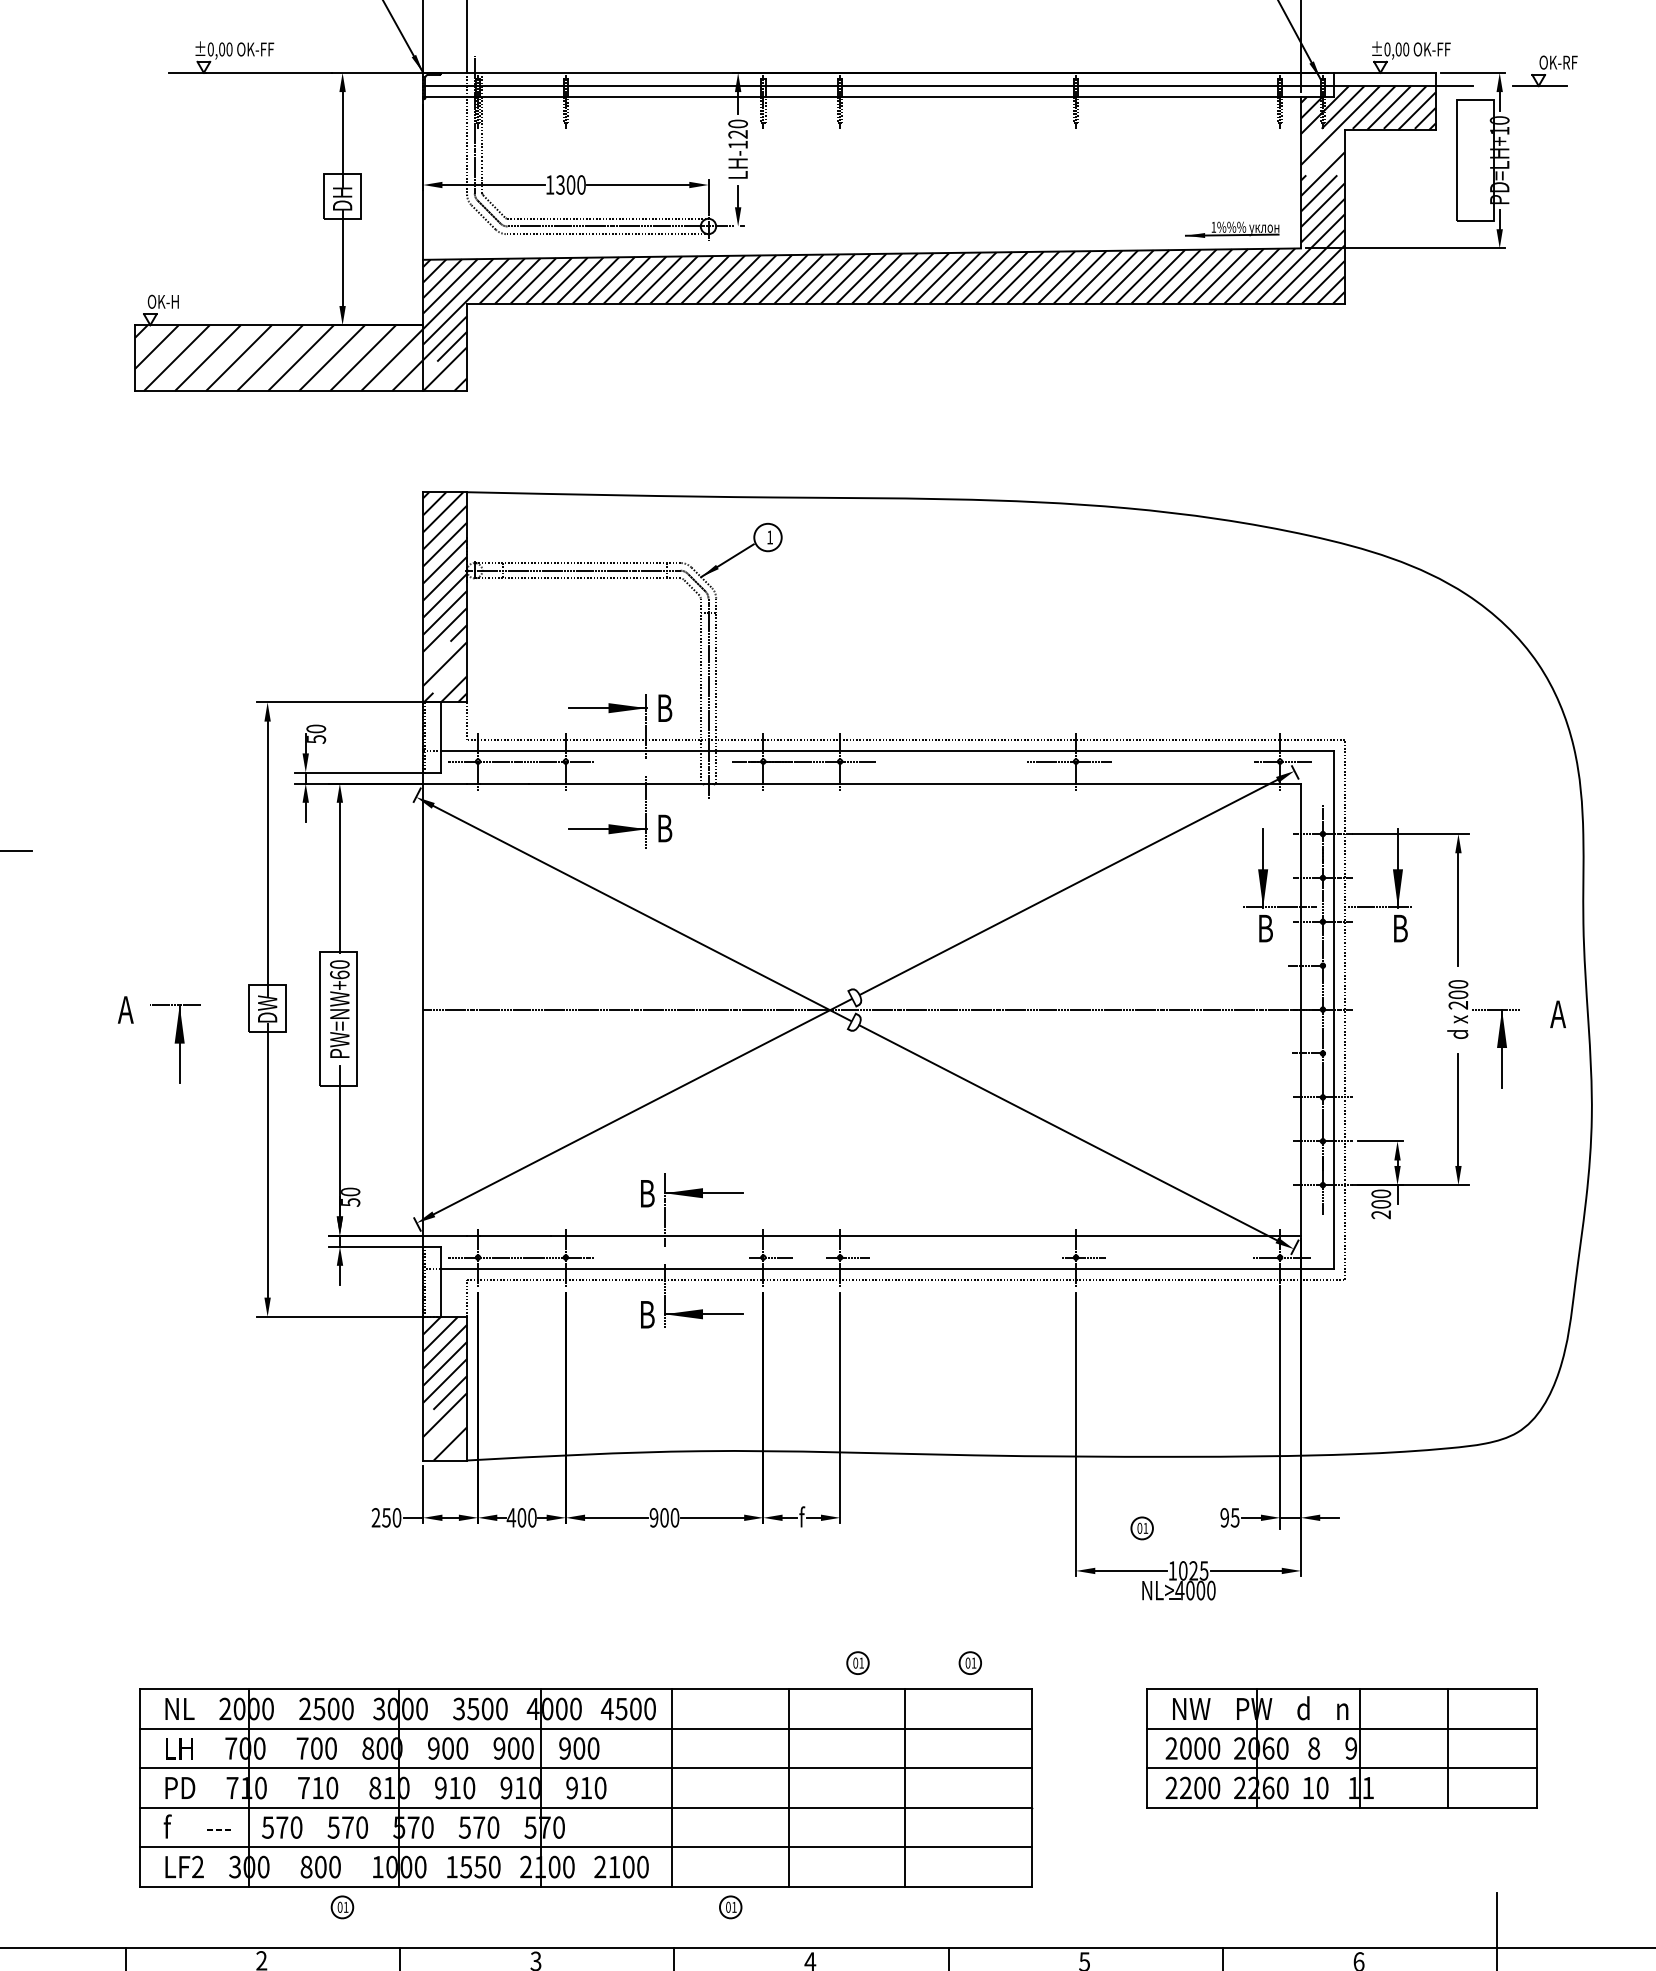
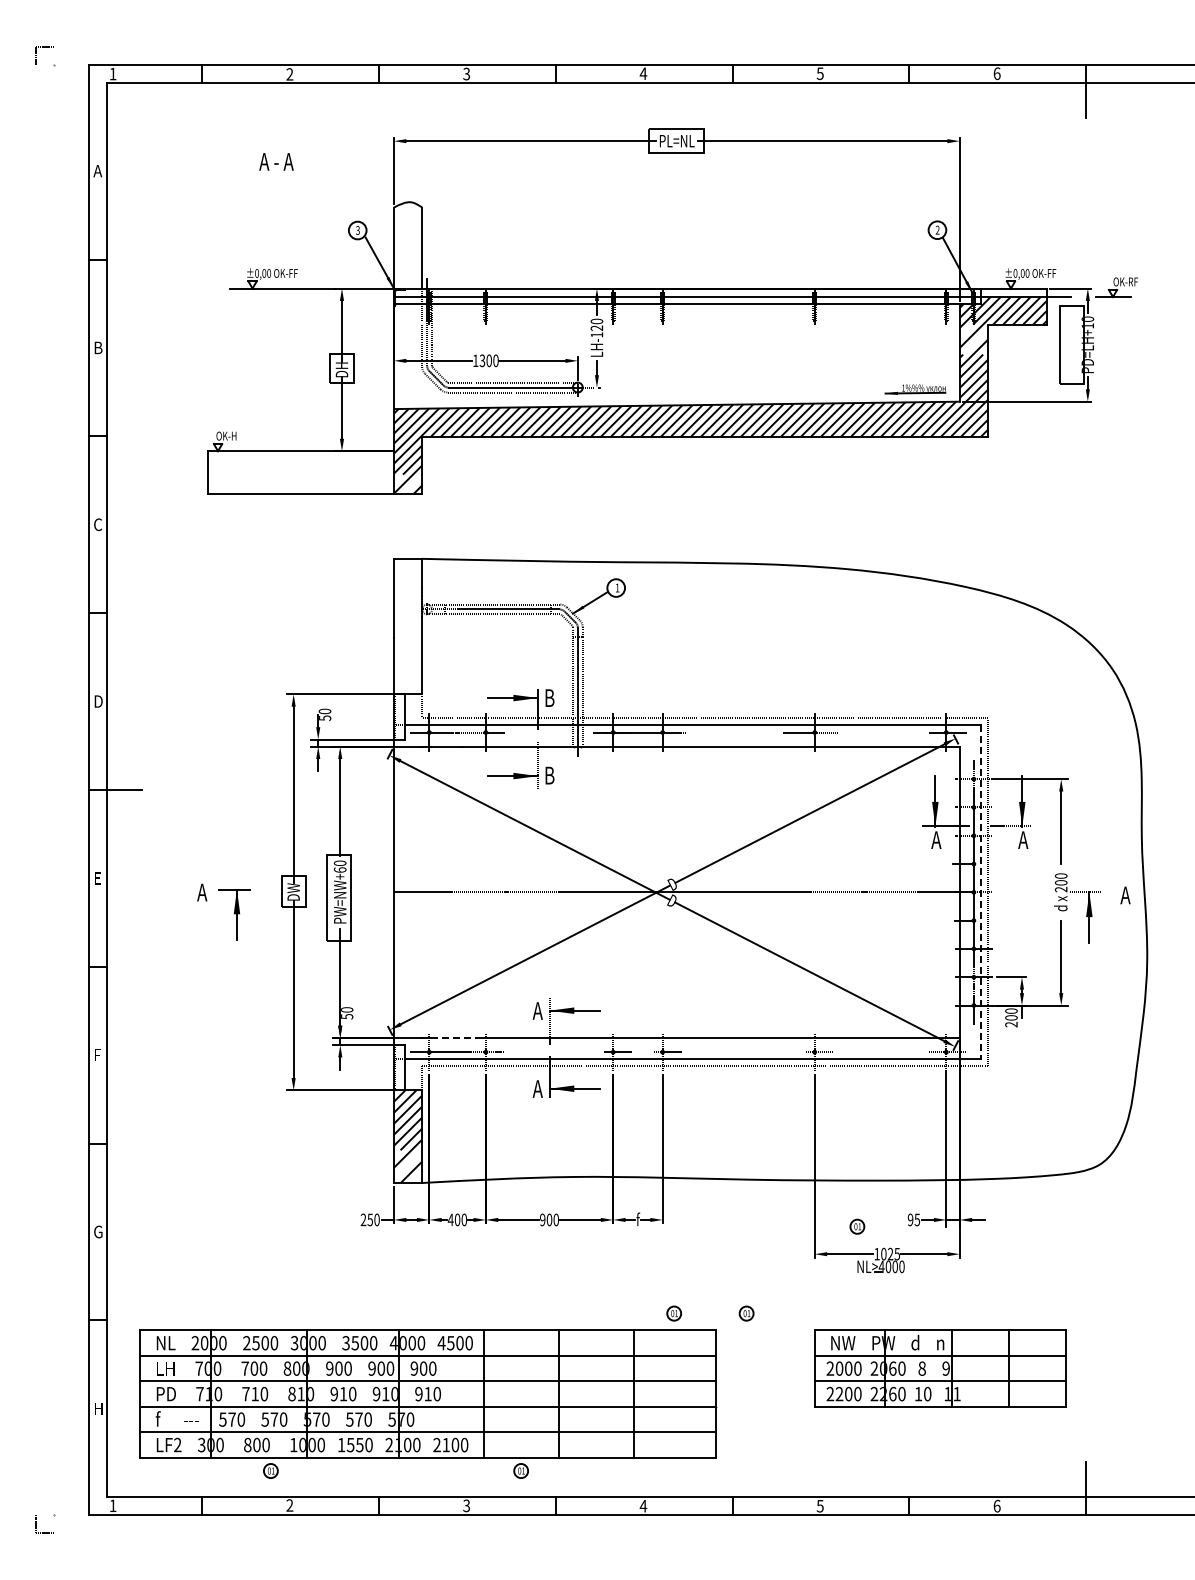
hatch: (278, 358) -> (300, 472), removed
hatch: (444, 597) -> (407, 626), removed
text: (1264, 927) -> (936, 839), B -> A
text: (1399, 927) -> (1023, 839), B -> A
line: (1333, 1009) -> (980, 892), solid -> dashed
text: (645, 1192) -> (537, 1010), B -> A
line: (515, 1236) -> (453, 1038), solid -> dashed
text: (645, 1313) -> (537, 1088), B -> A
part: (1342, 1748) -> (940, 1368), moved
part: (586, 1802) -> (428, 1403), moved

